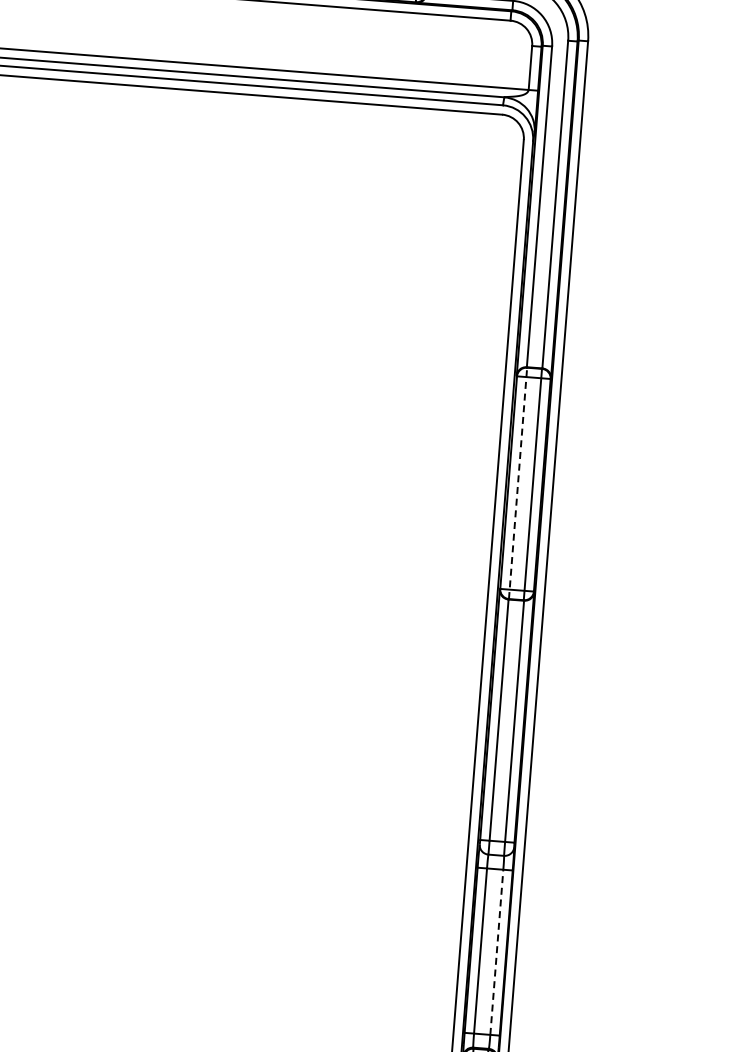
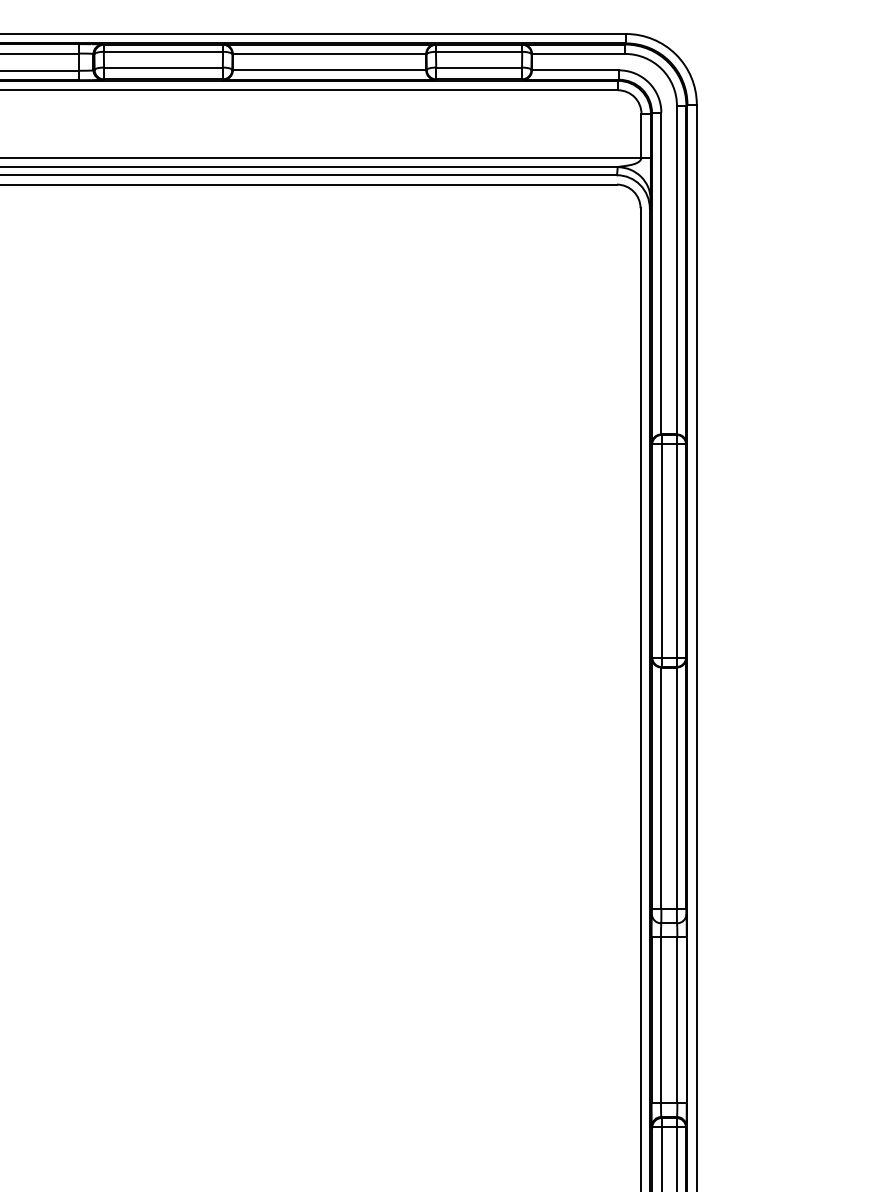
line: (517, 482) -> (661, 550), dashed -> solid
line: (496, 952) -> (677, 1020), dashed -> solid

